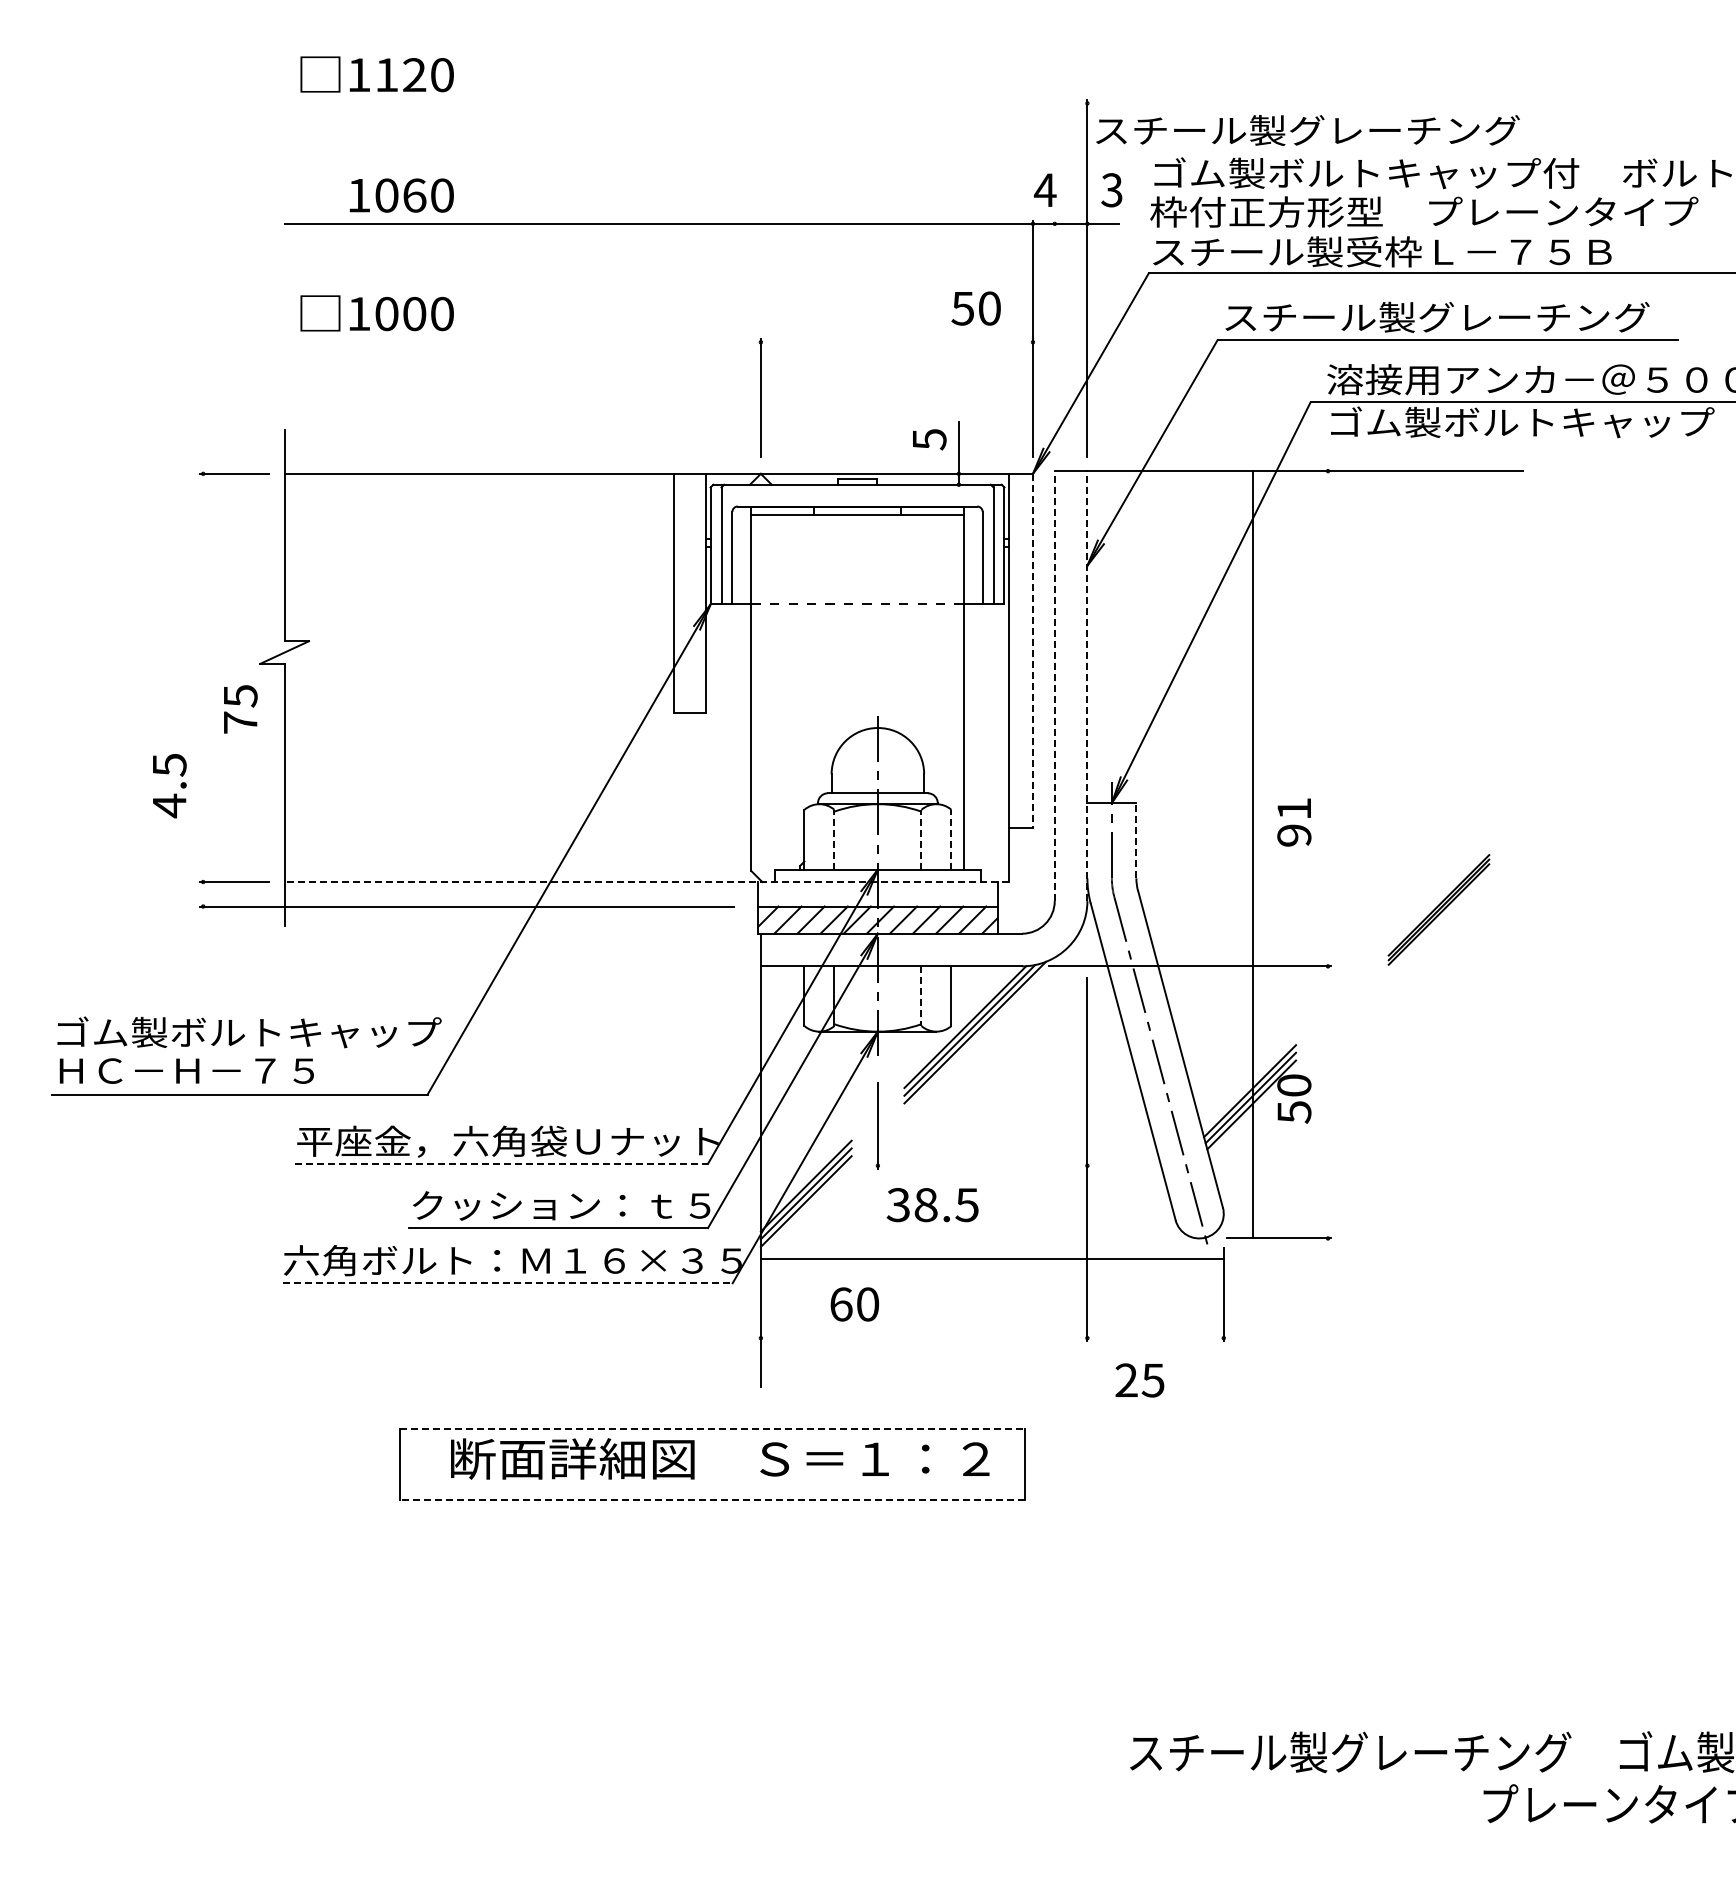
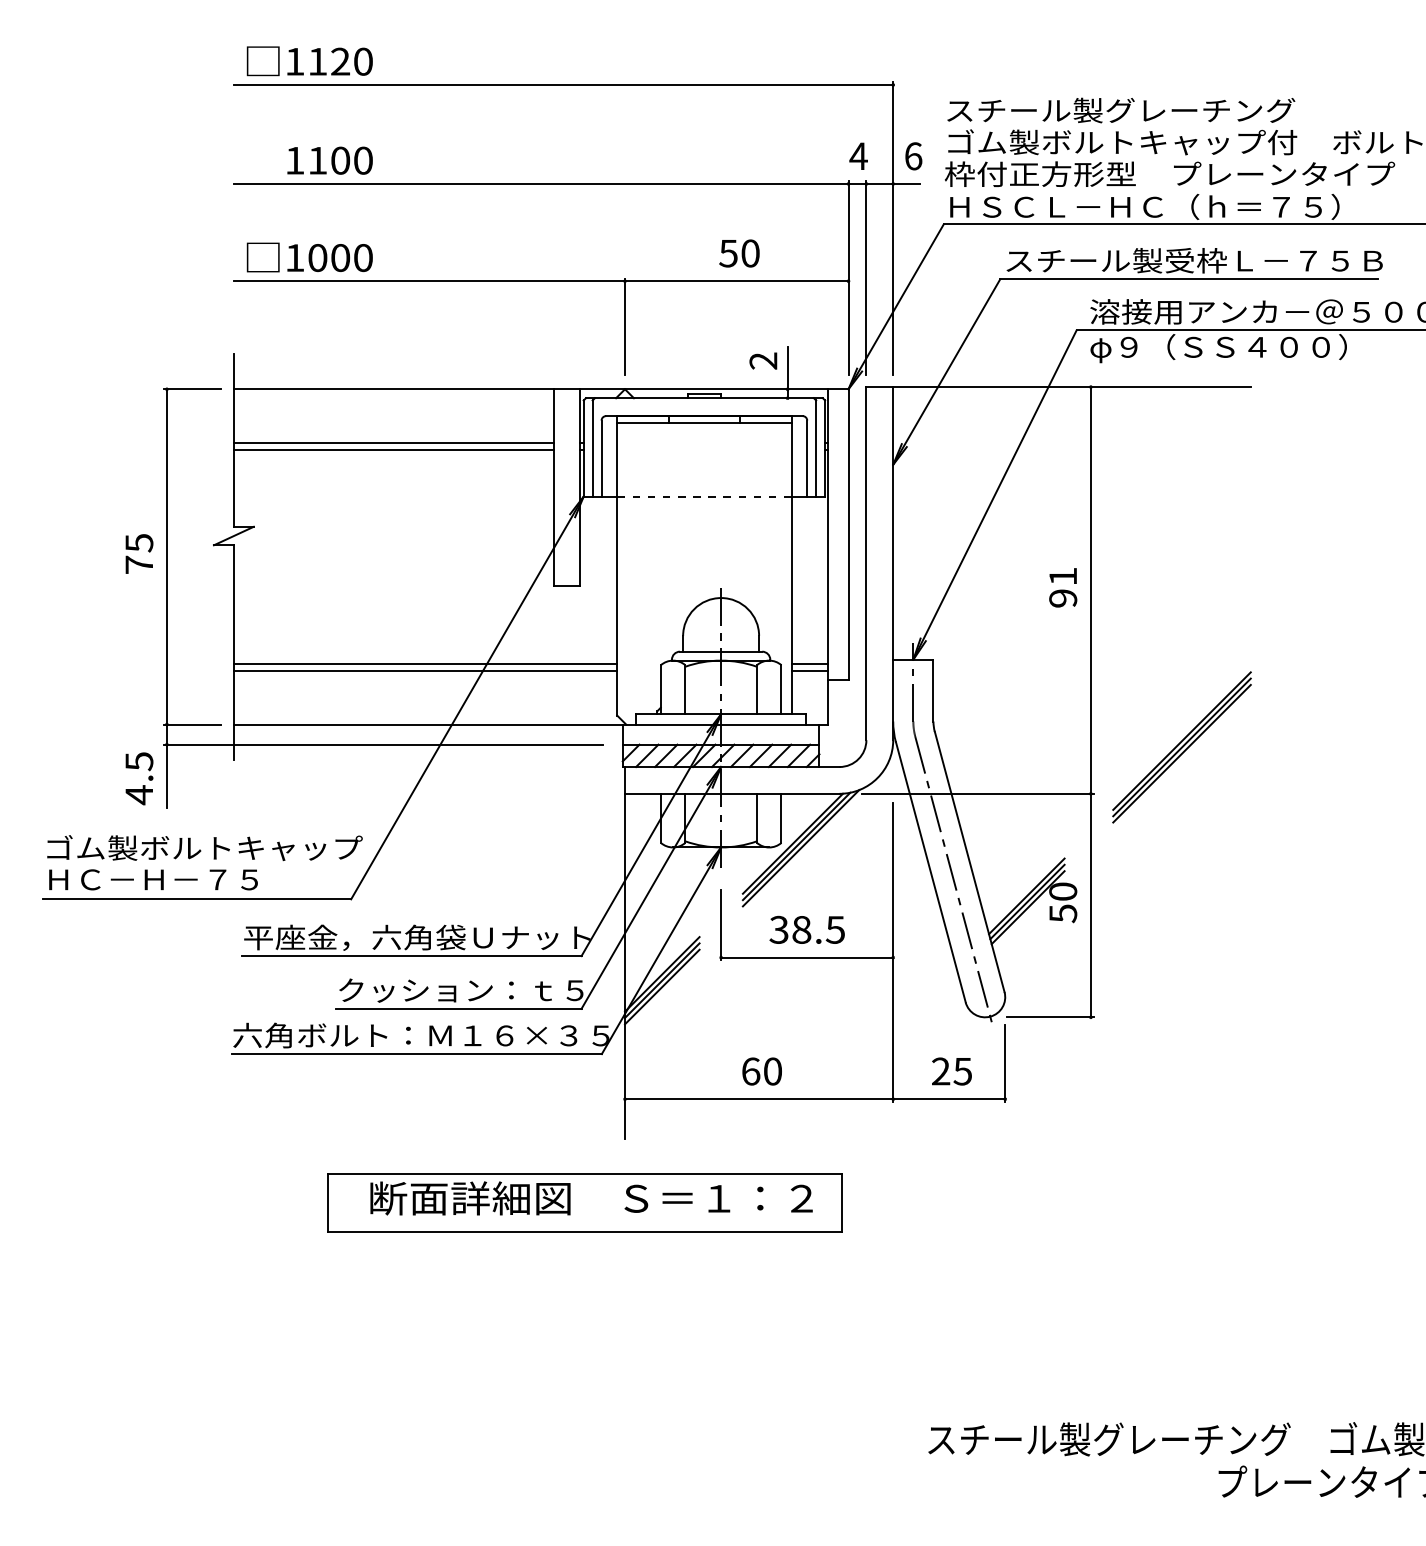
line: (685, 103) -> (563, 85), added
text: (1307, 130) -> (1120, 110), moved
text: (1111, 190) -> (913, 156), 3 -> 6
text: (400, 195) -> (328, 160), 1060 -> 1100
text: (1391, 251) -> (1143, 206), スチール製受枠Ｌ－７５Ｂ -> ＨＳＣＬ－ＨＣ（ｈ＝７５）
text: (975, 308) -> (738, 253), moved
text: (1551, 316) -> (1274, 260), スチール製グレーチング -> スチール製受枠Ｌ－７５Ｂ
line: (1054, 338) -> (866, 278), added
line: (658, 342) -> (540, 281), added
text: (1520, 424) -> (1248, 348), ゴム製ボルトキャップ -> φ９（ＳＳ４００）
text: (929, 439) -> (763, 361), 5 -> 2
line: (478, 539) -> (393, 443), added
line: (478, 547) -> (393, 449), added
line: (1032, 650) -> (848, 534), dashed -> solid
line: (1054, 686) -> (866, 563), dashed -> solid
line: (1087, 686) -> (893, 563), dashed -> solid
text: (240, 709) -> (139, 554), moved
line: (203, 728) -> (167, 598), added
text: (169, 786) -> (139, 779), moved
line: (517, 808) -> (425, 664), added
line: (985, 808) -> (809, 664), added
line: (517, 816) -> (425, 670), added
line: (985, 816) -> (809, 670), added
text: (1294, 822) -> (1063, 587), moved
line: (834, 839) -> (685, 689), dashed -> solid
line: (921, 839) -> (756, 689), dashed -> solid
line: (951, 839) -> (781, 689), dashed -> solid
line: (1136, 840) -> (933, 690), dashed -> solid
line: (1253, 854) -> (1091, 701), moved
line: (646, 882) -> (531, 724), dashed -> solid
part: (1438, 909) -> (1181, 747), size x1.67
line: (921, 996) -> (756, 818), dashed -> solid
line: (502, 1163) -> (412, 955), dashed -> solid
line: (982, 1165) -> (807, 957), added
text: (932, 1205) -> (807, 930), moved
line: (991, 1259) -> (814, 1099), moved
line: (507, 1283) -> (416, 1054), dashed -> solid
text: (854, 1304) -> (761, 1071), moved
text: (1139, 1380) -> (951, 1071), moved
line: (712, 1428) -> (585, 1173), dashed -> solid
line: (712, 1499) -> (585, 1231), dashed -> solid

